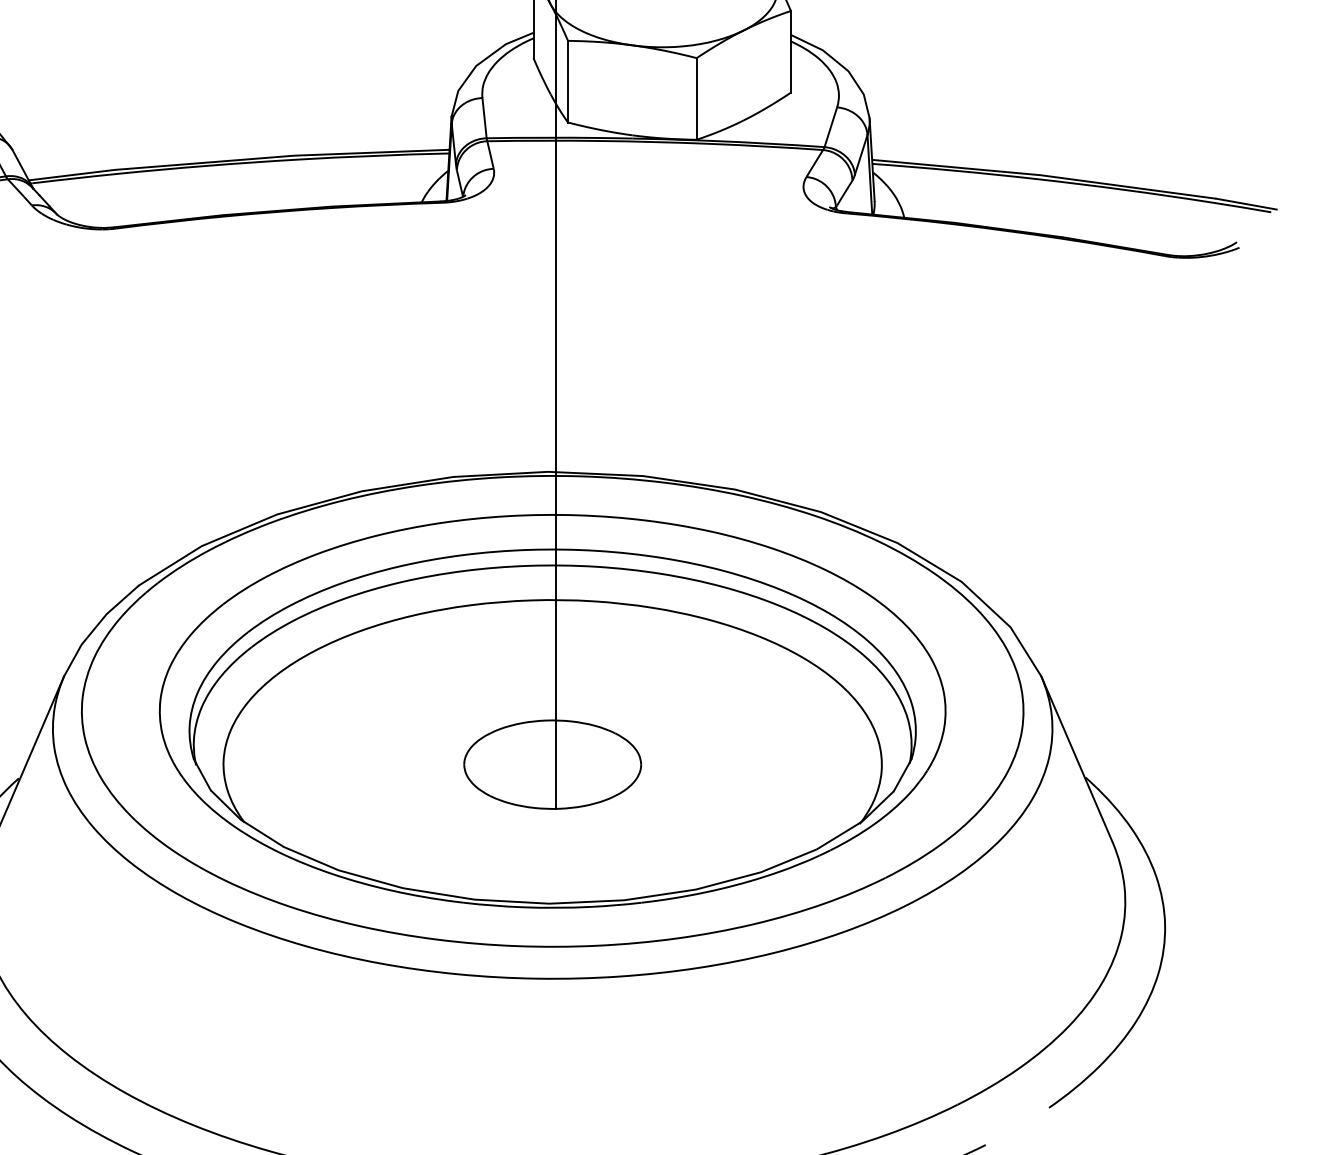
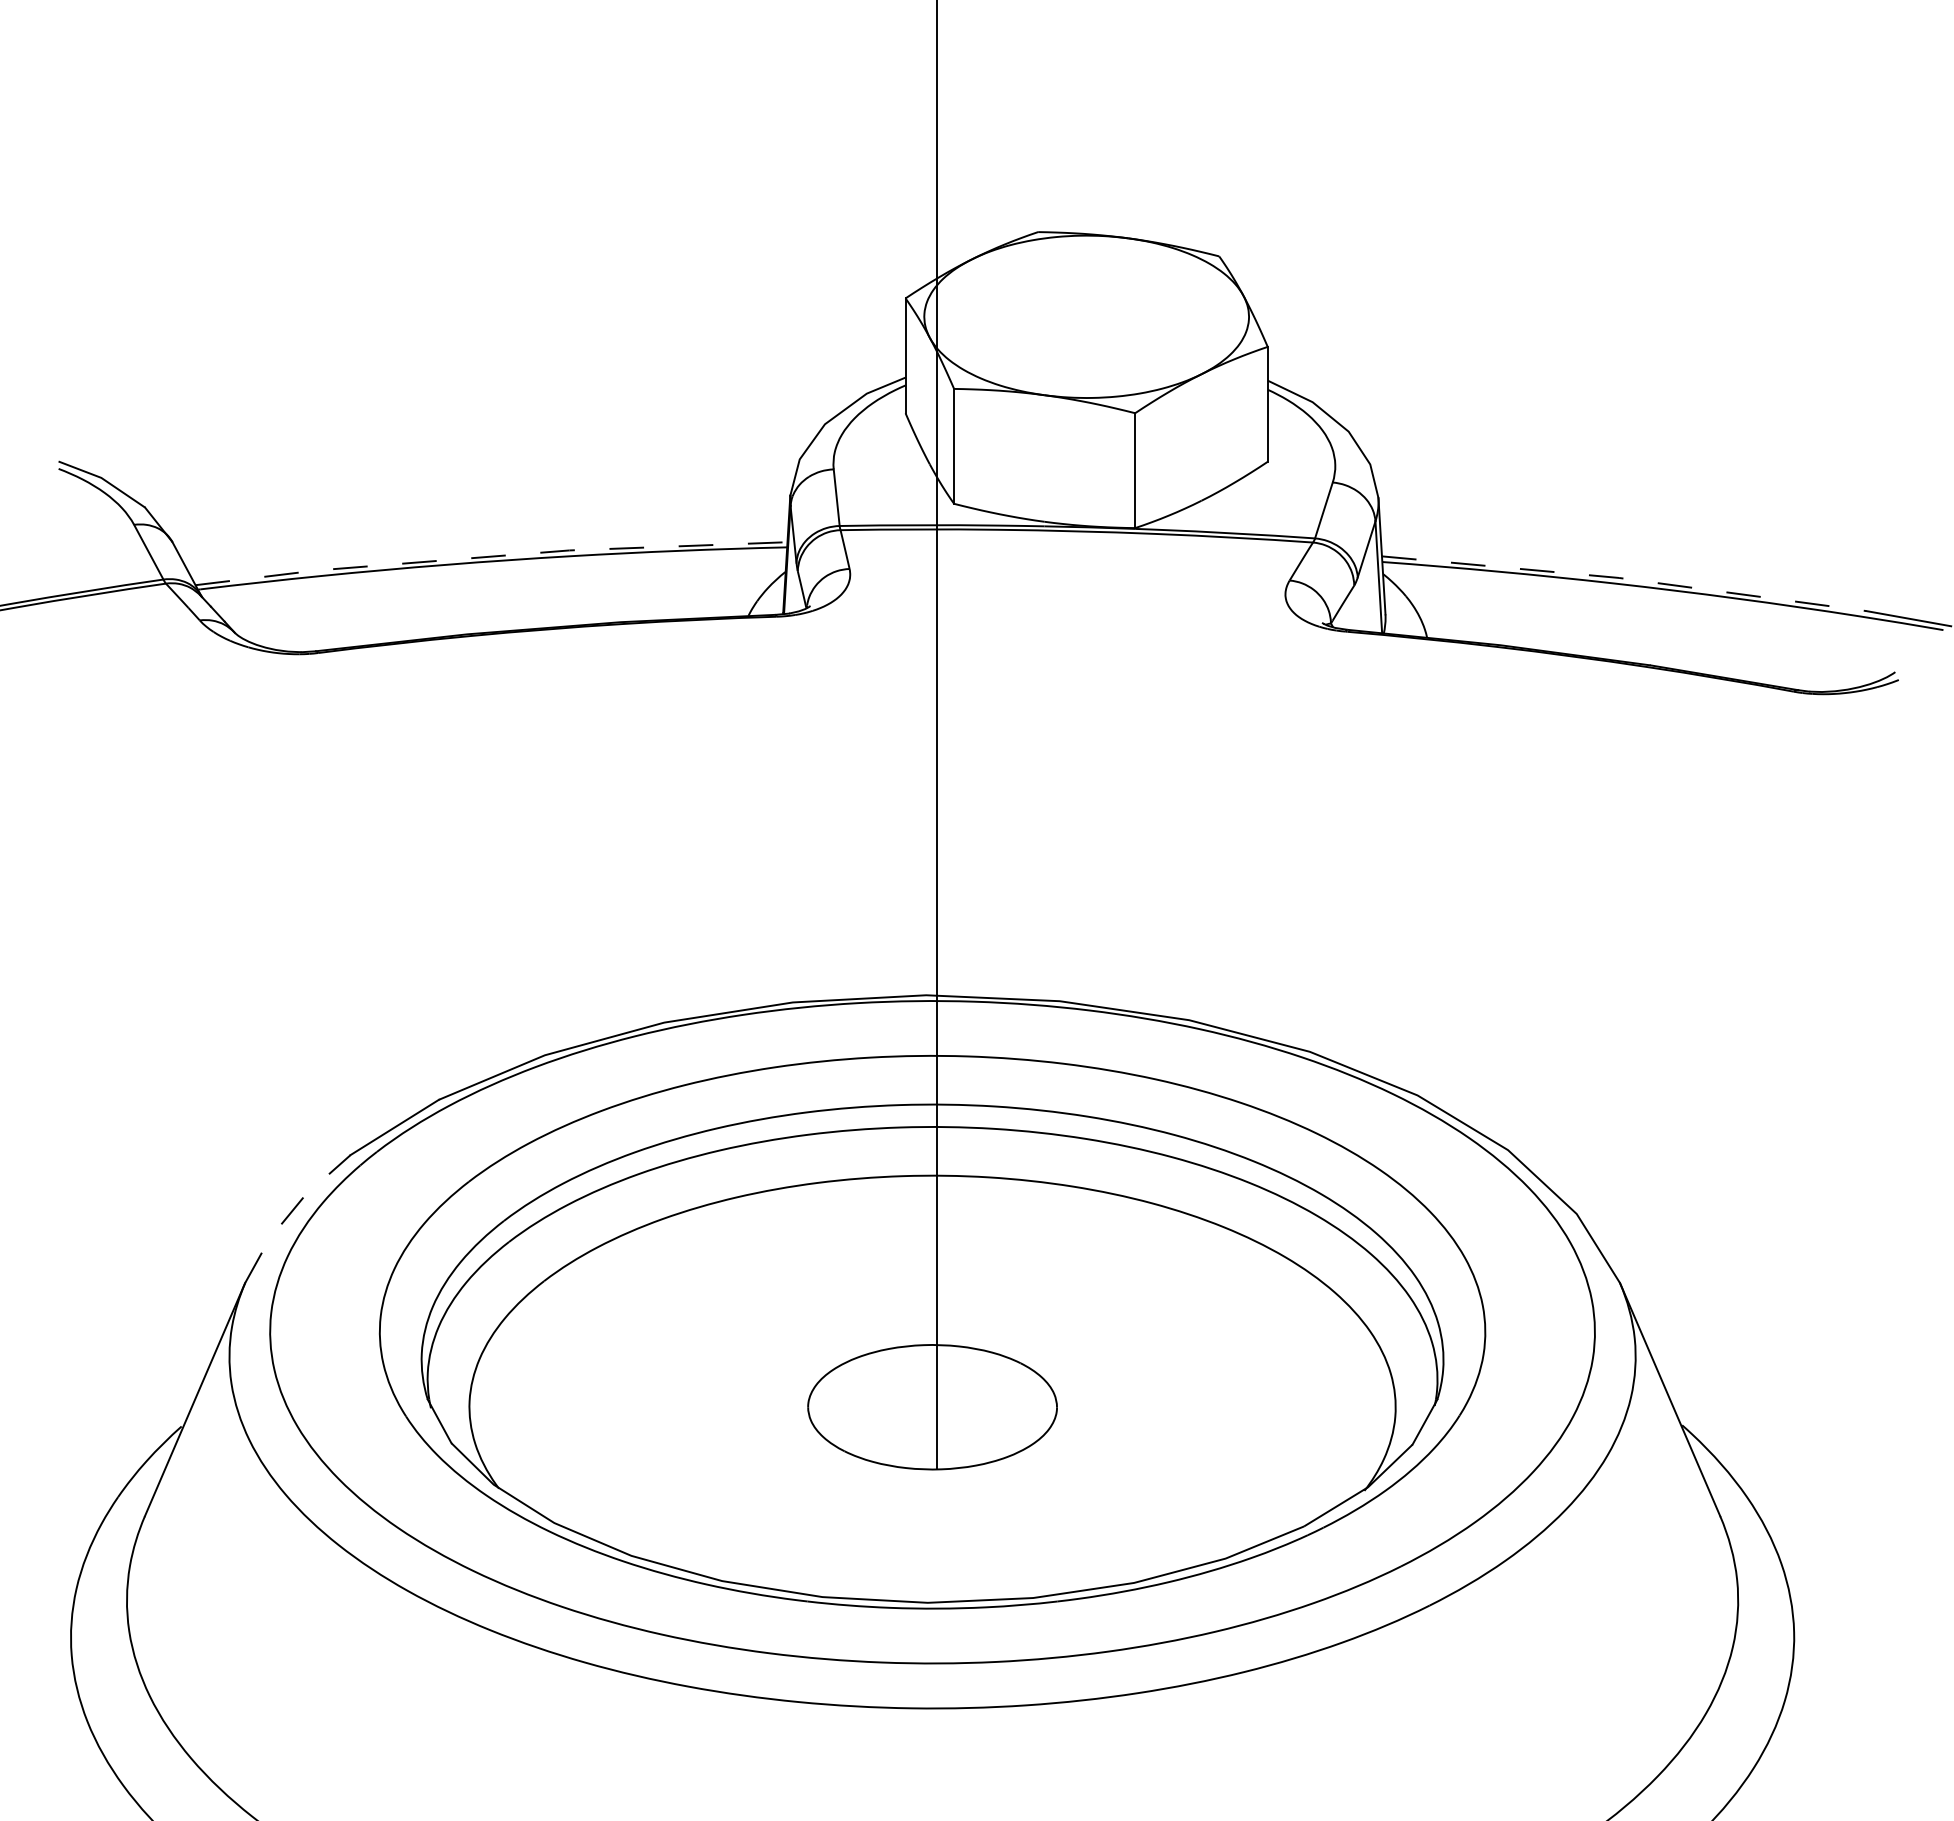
line: (238, 159) -> (490, 556), solid -> dashed
line: (1044, 175) -> (1624, 578), solid -> dashed
line: (96, 626) -> (290, 1213), solid -> dashed

